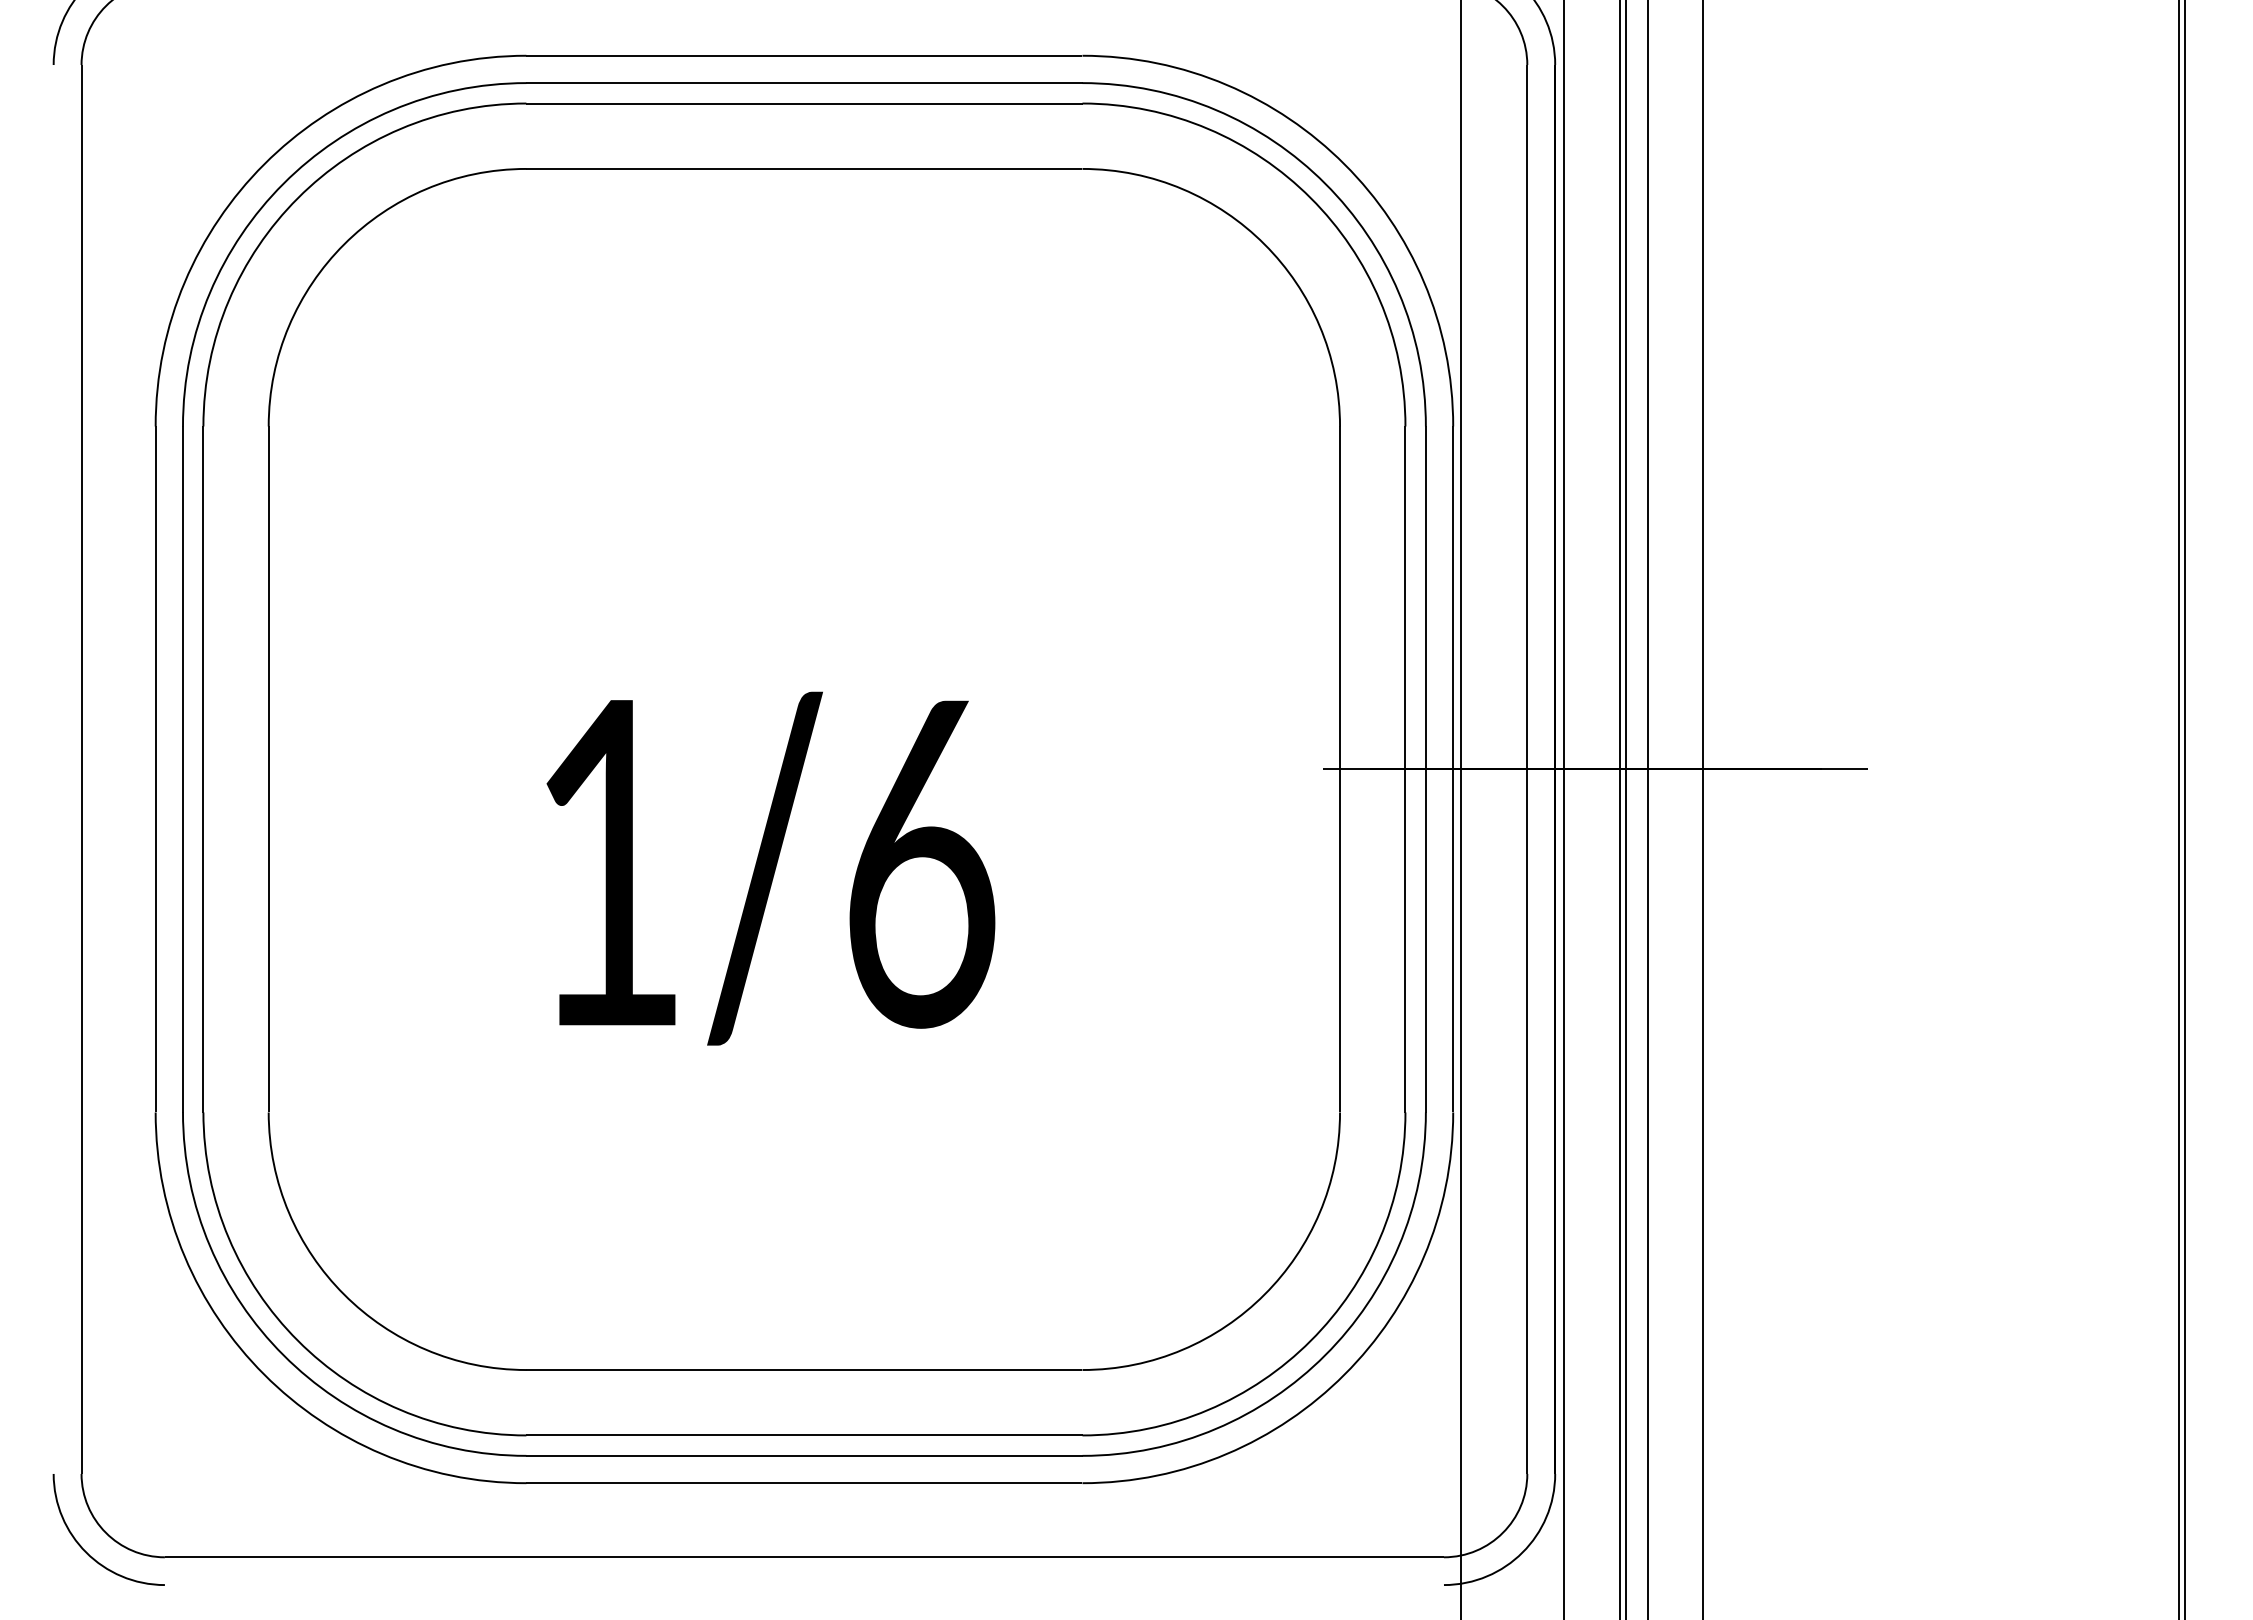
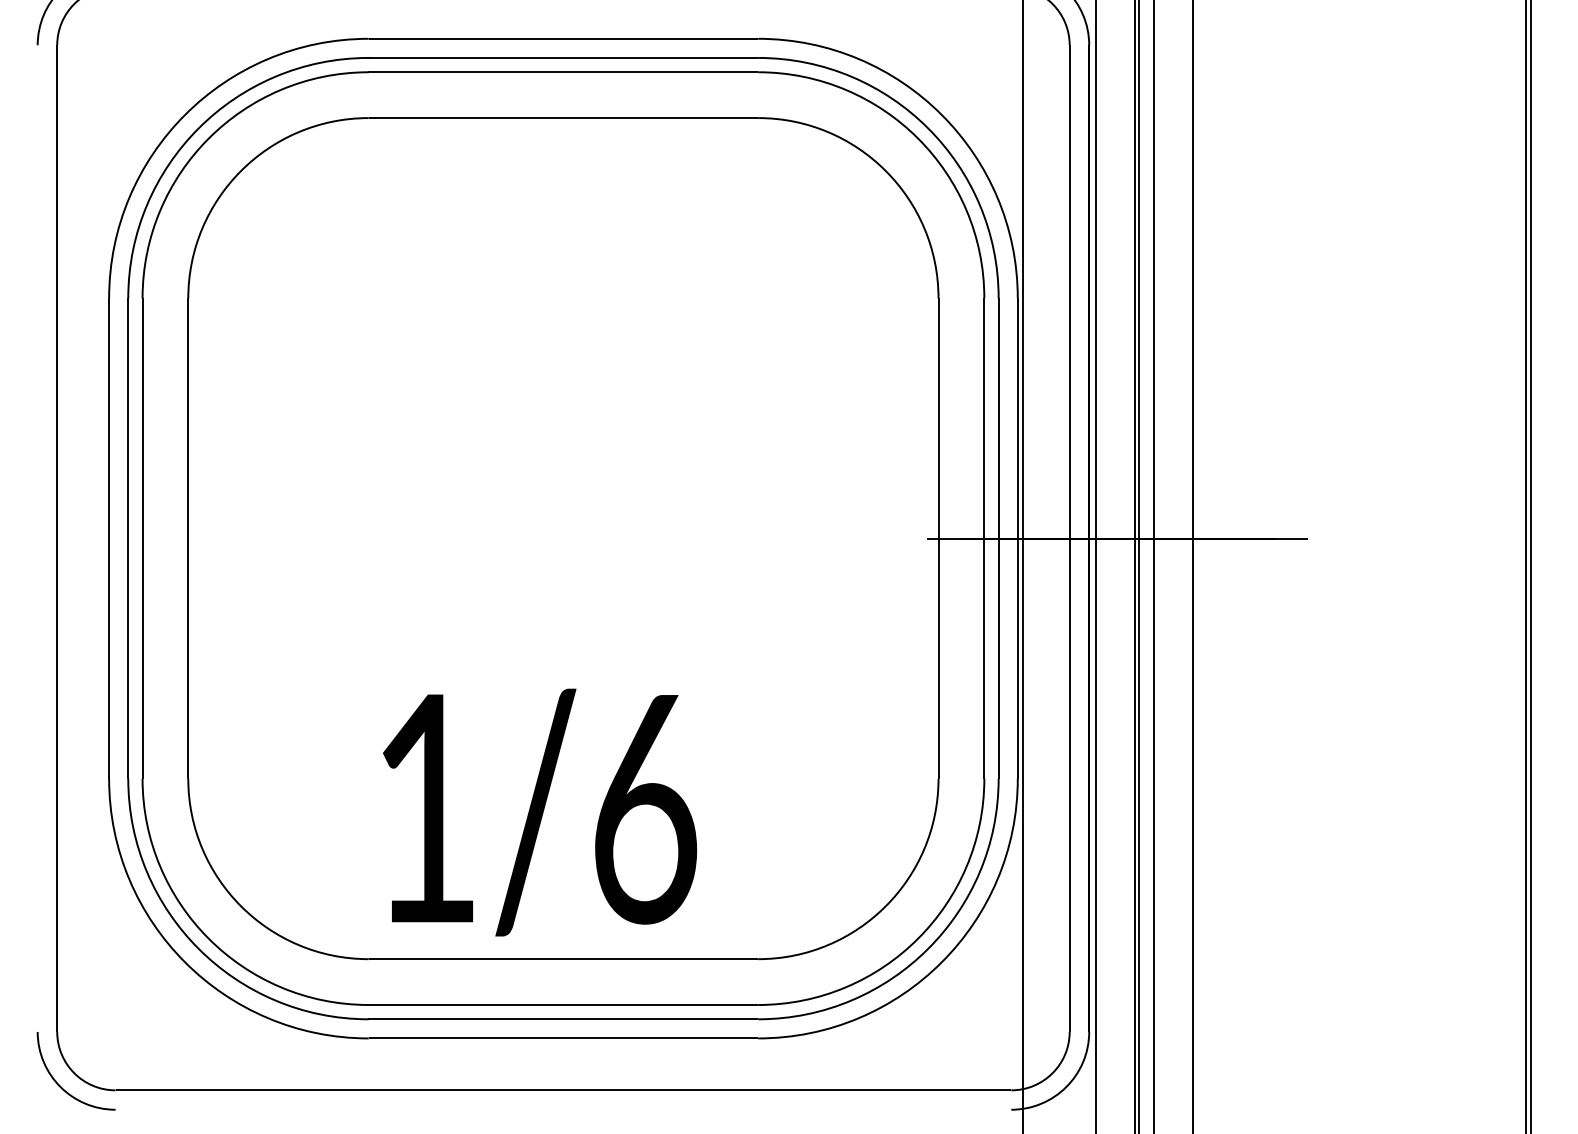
text: (770, 868) -> (539, 812), moved

